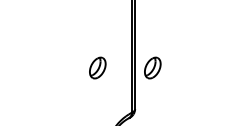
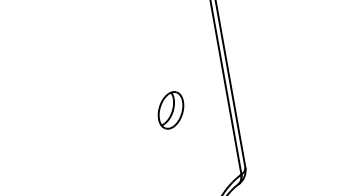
part: (152, 67) -> (262, 93), removed

